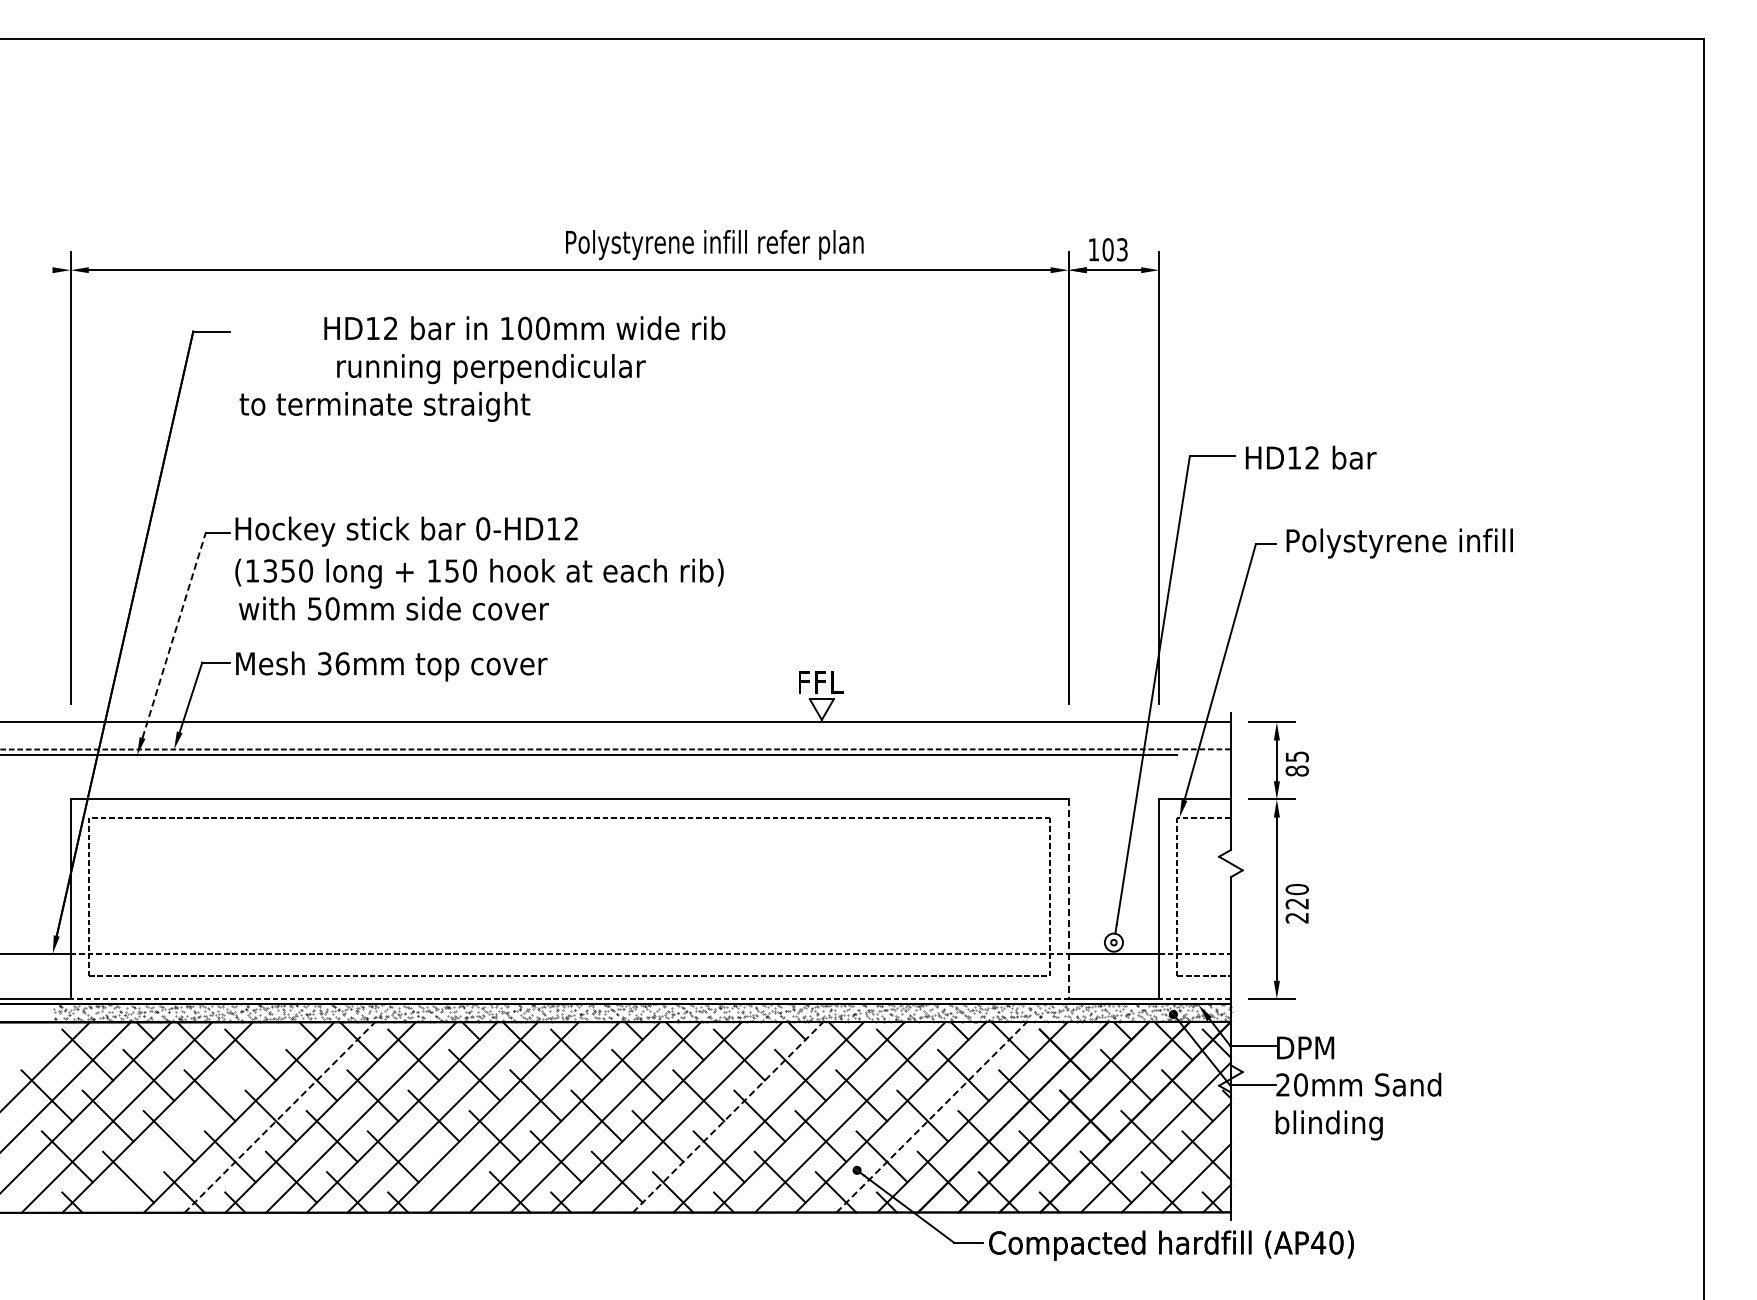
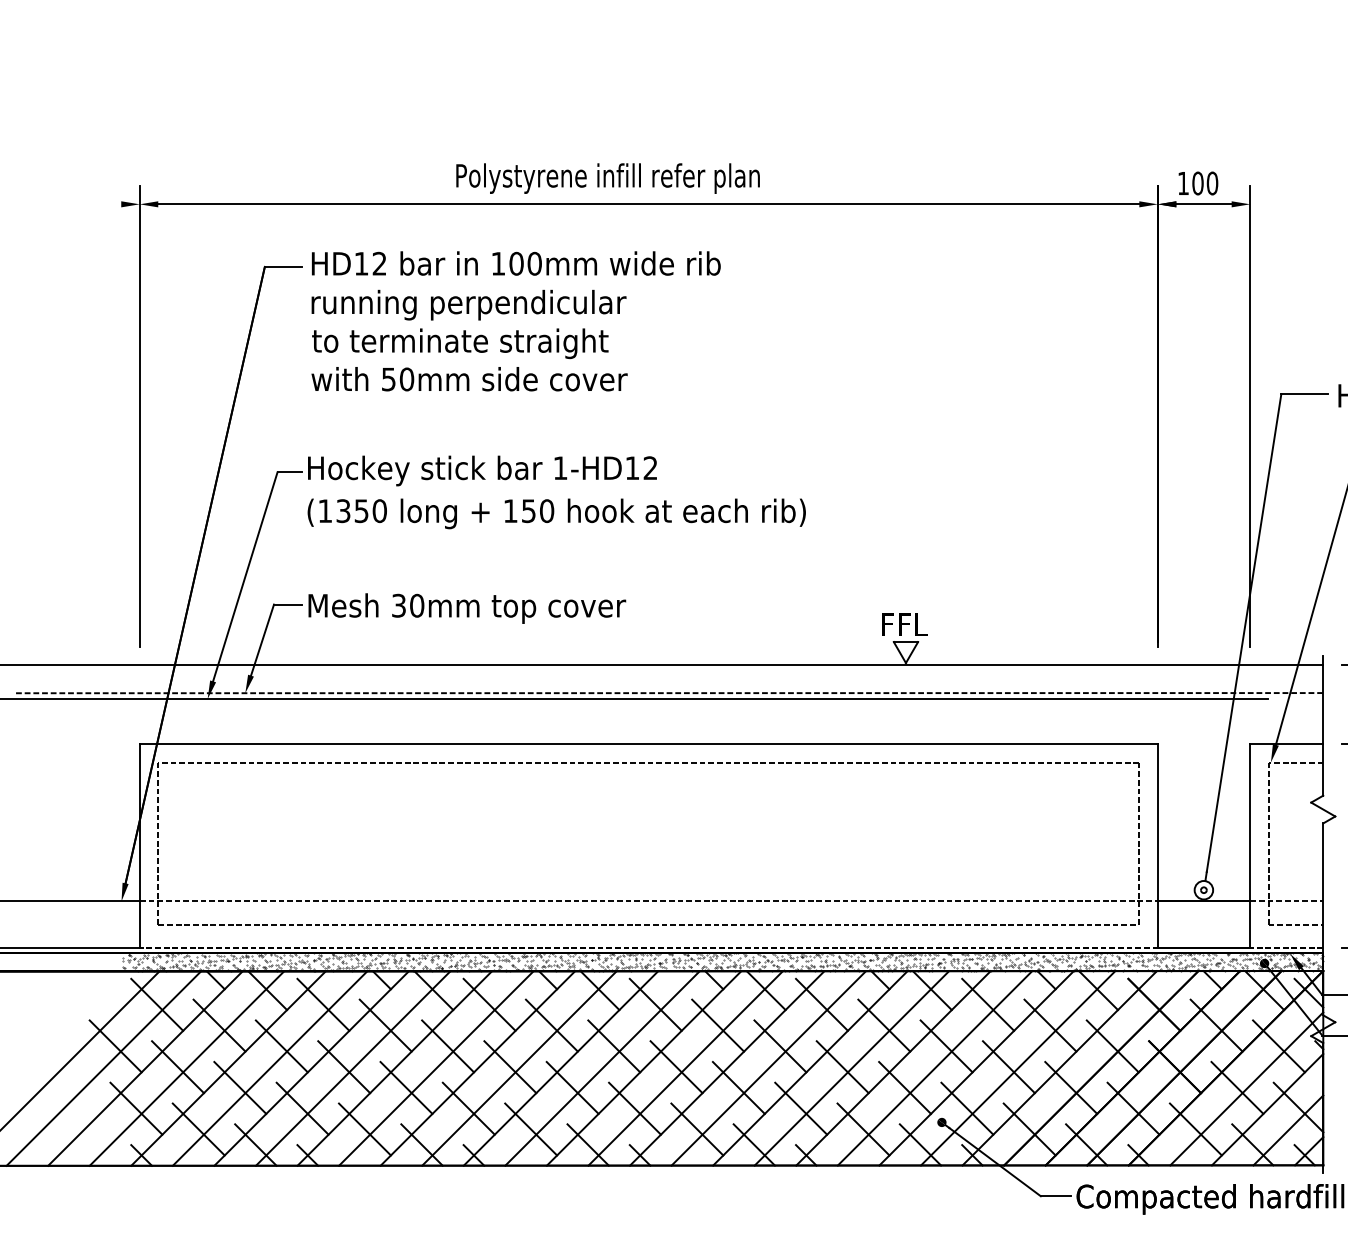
text: (714, 244) -> (607, 178), moved
text: (1121, 249) -> (1211, 183), 103 -> 100
text: (524, 328) -> (515, 263), moved
text: (491, 369) -> (469, 305), moved
text: (483, 528) -> (560, 467), 0-HD12 -> 1-HD12
text: (393, 608) -> (469, 379), moved
line: (174, 634) -> (245, 575), dashed -> solid
text: (342, 663) -> (417, 605), 36mm -> 30mm
line: (1068, 899) -> (1157, 846), dashed -> solid
line: (198, 1117) -> (270, 1068), added
line: (279, 1117) -> (352, 1068), dashed -> solid
line: (728, 1117) -> (810, 1068), dashed -> solid
line: (931, 1117) -> (1017, 1068), dashed -> solid
line: (453, 1176) -> (530, 1128), added

